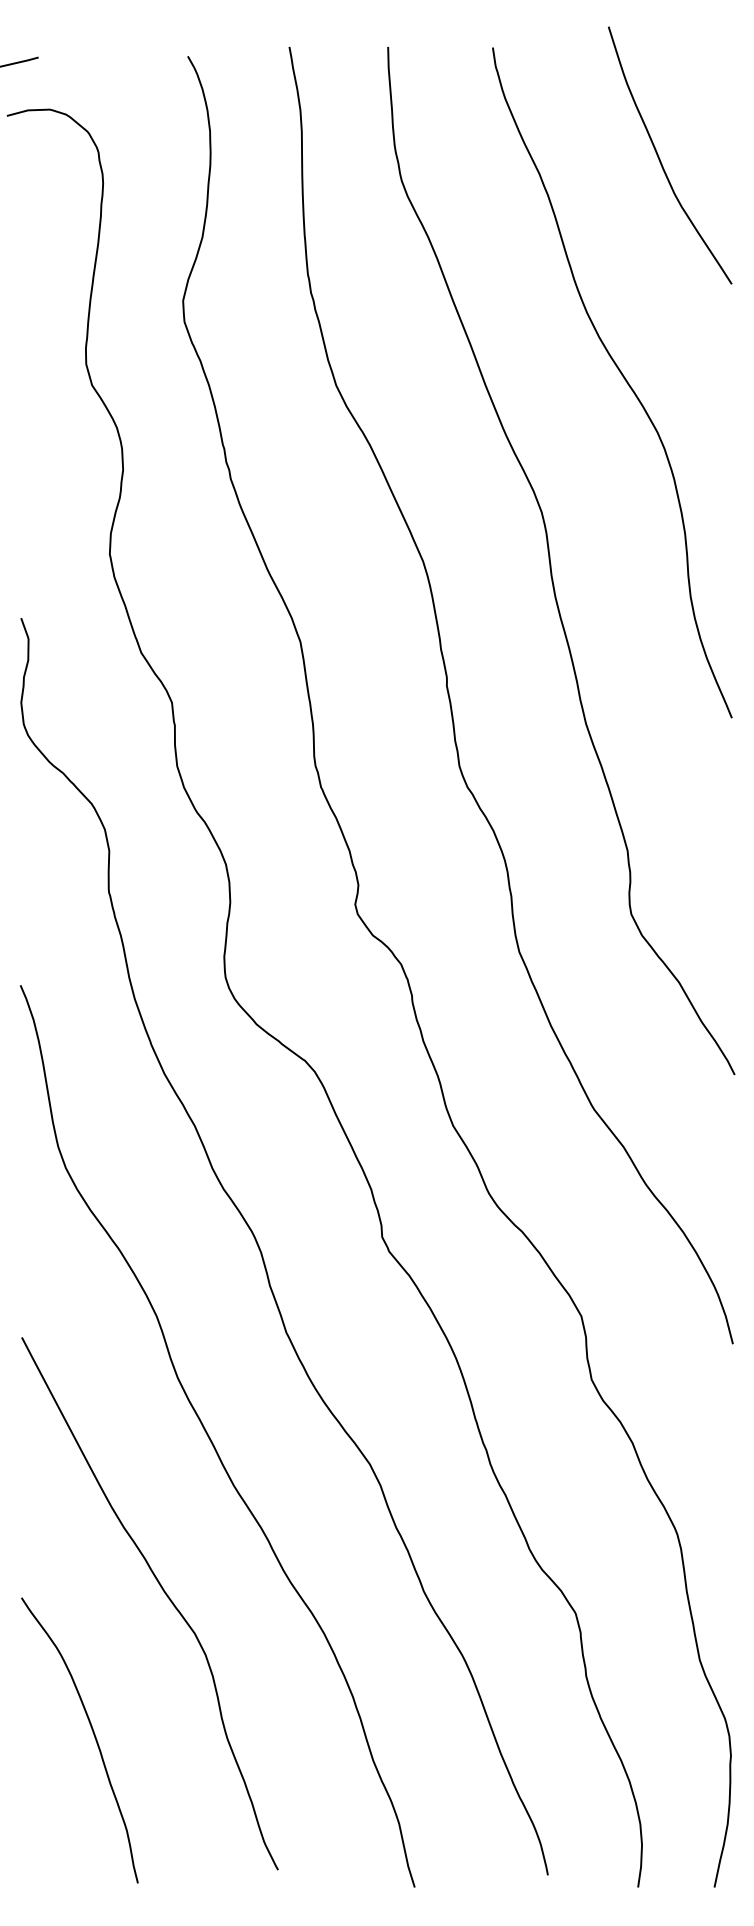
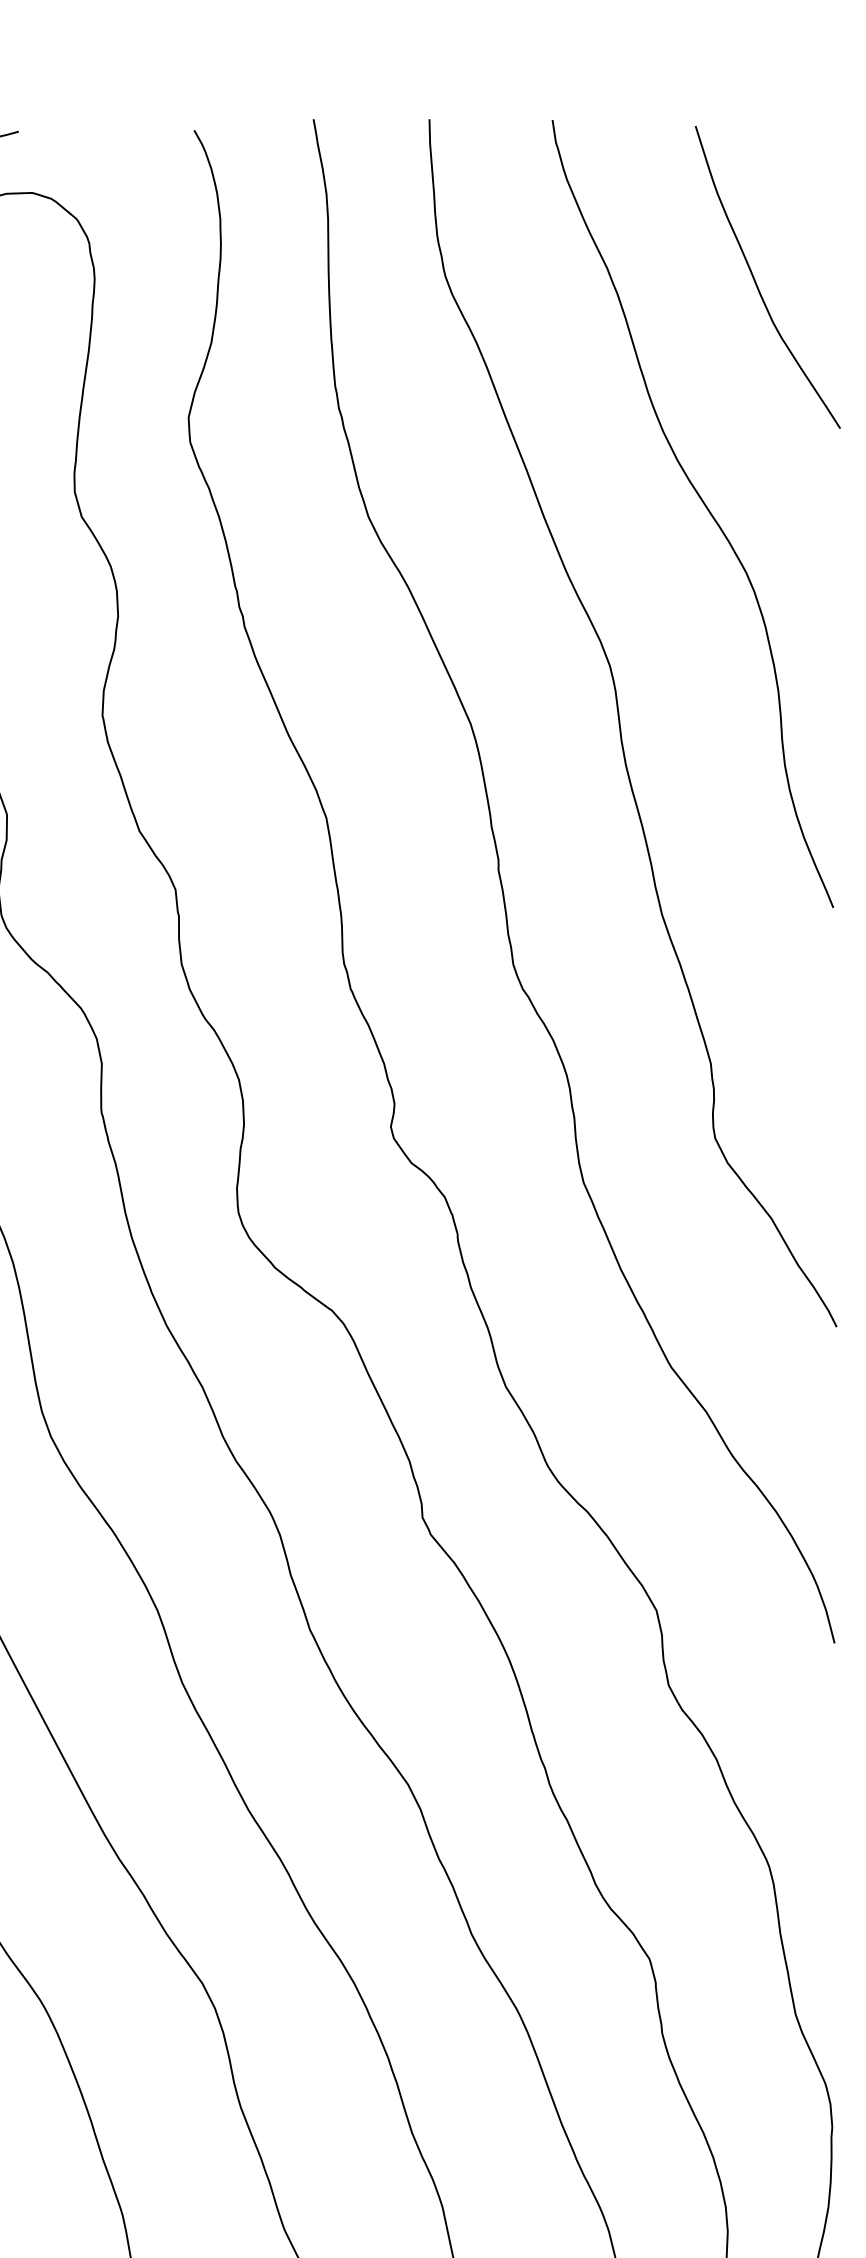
curve: (660, 159) -> (756, 282), moved

